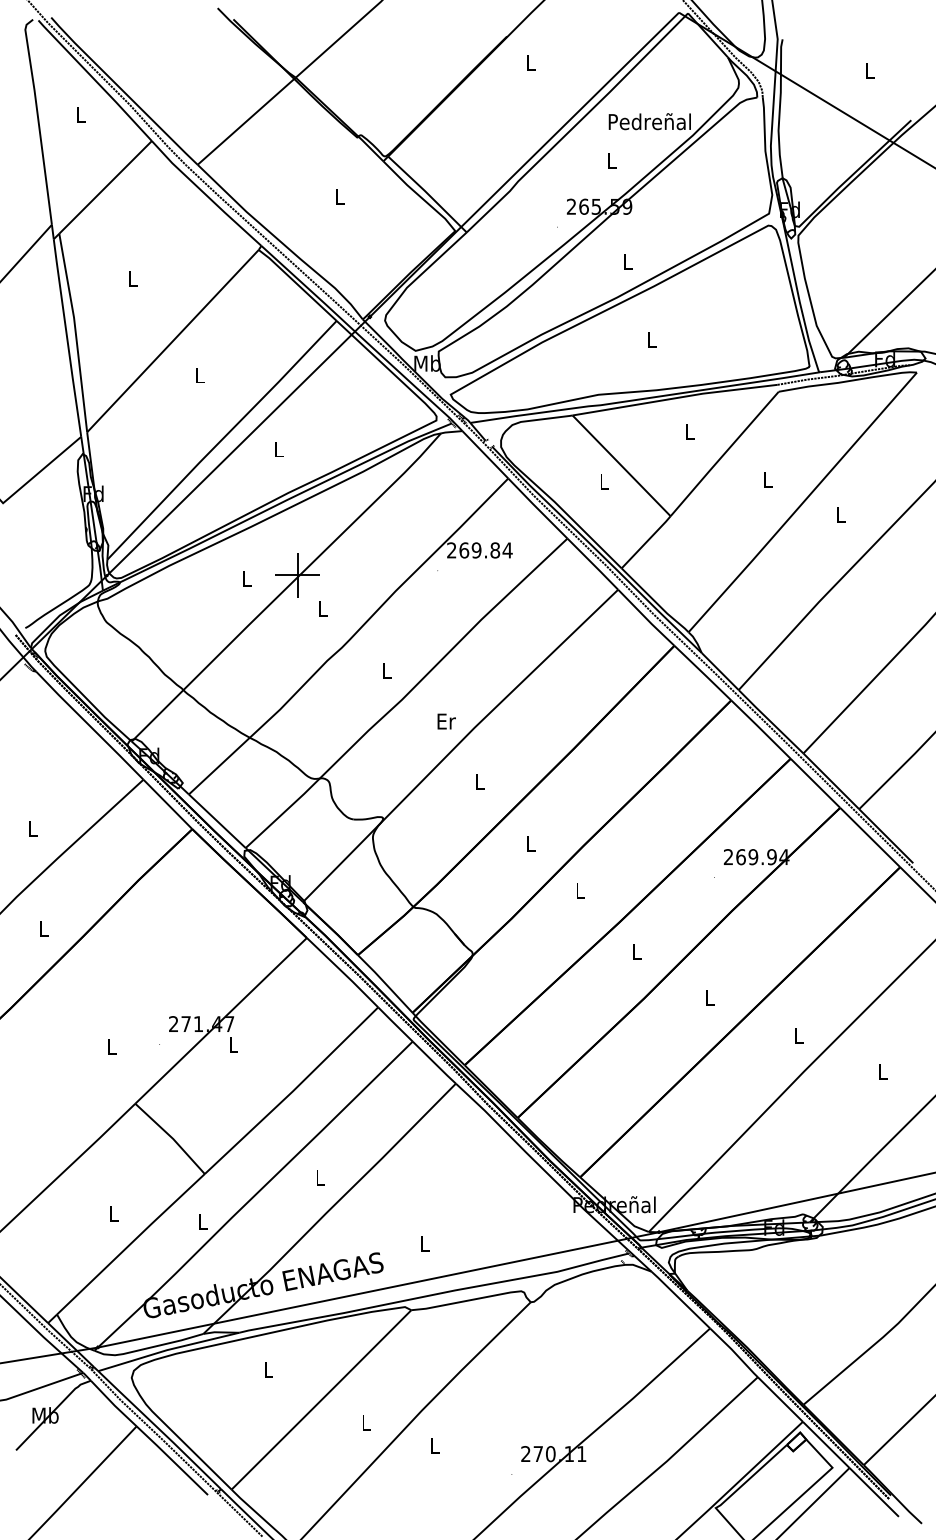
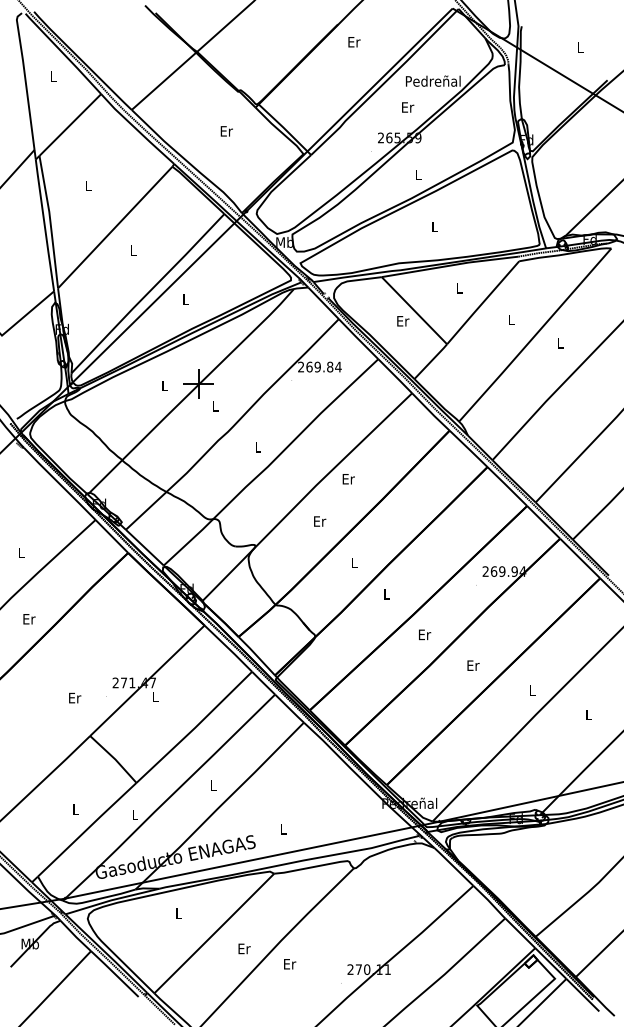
text: (531, 63) -> (354, 42), L -> Er
text: (612, 161) -> (408, 107), L -> Er
text: (339, 197) -> (226, 131), L -> Er
text: (605, 482) -> (403, 321), L -> Er
text: (446, 722) -> (348, 479), moved
text: (480, 781) -> (320, 521), L -> Er
text: (44, 928) -> (29, 619), L -> Er
text: (638, 951) -> (425, 634), L -> Er
text: (710, 997) -> (473, 665), L -> Er
text: (113, 1045) -> (75, 697), L -> Er
text: (366, 1422) -> (244, 948), L -> Er
text: (435, 1446) -> (290, 964), L -> Er

